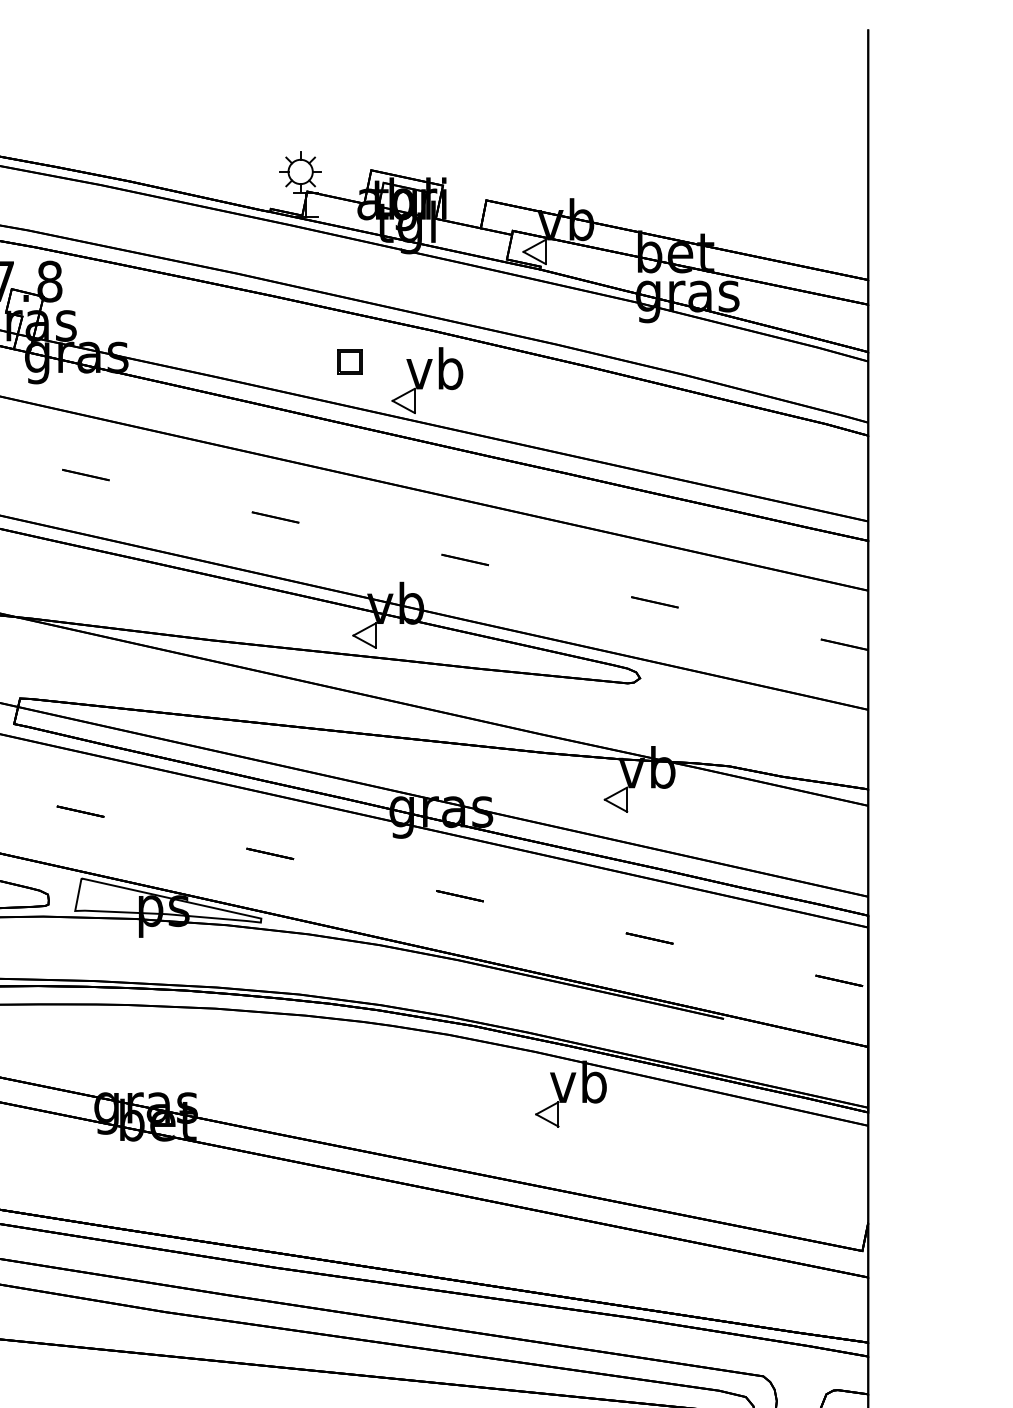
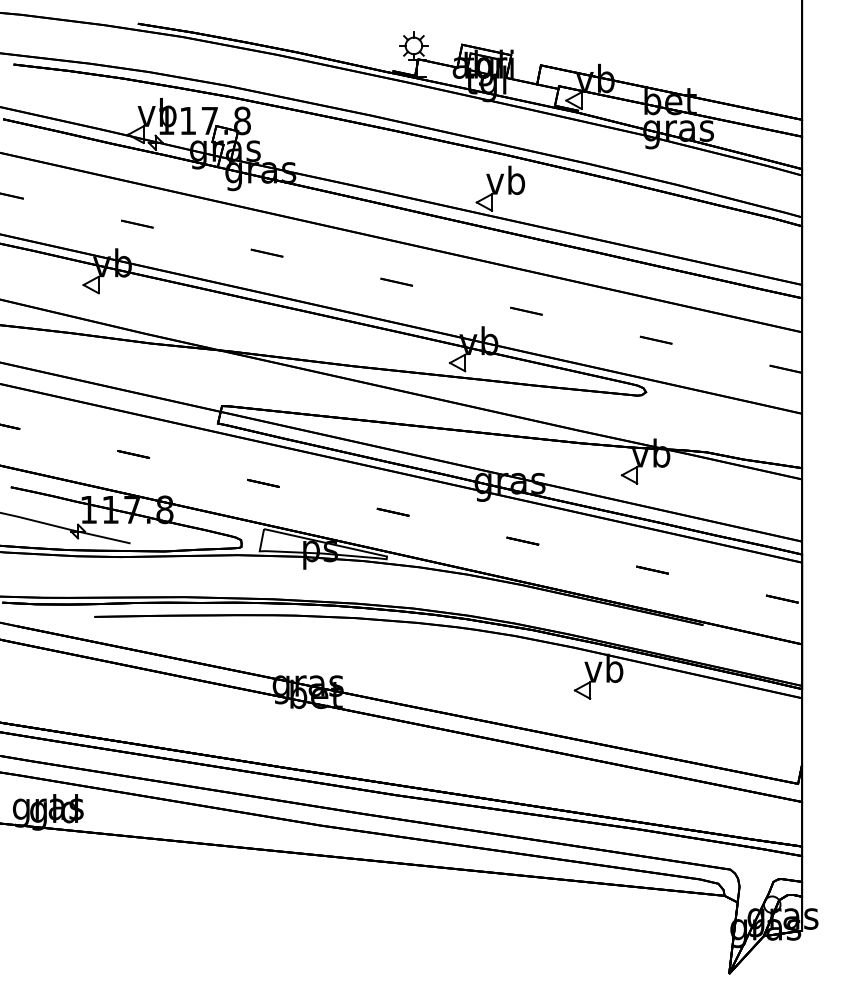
part: (349, 361) -> (447, 175), removed

